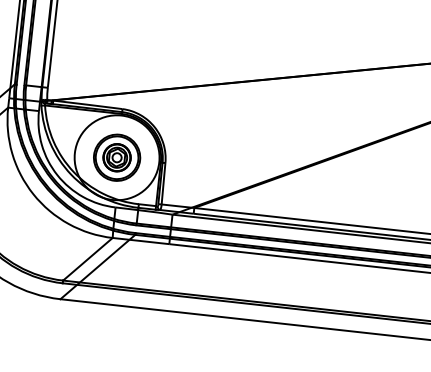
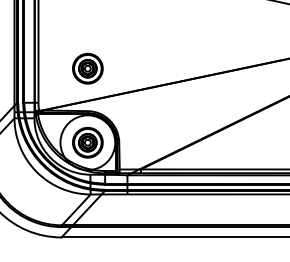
part: (129, 43) -> (87, 68), added

